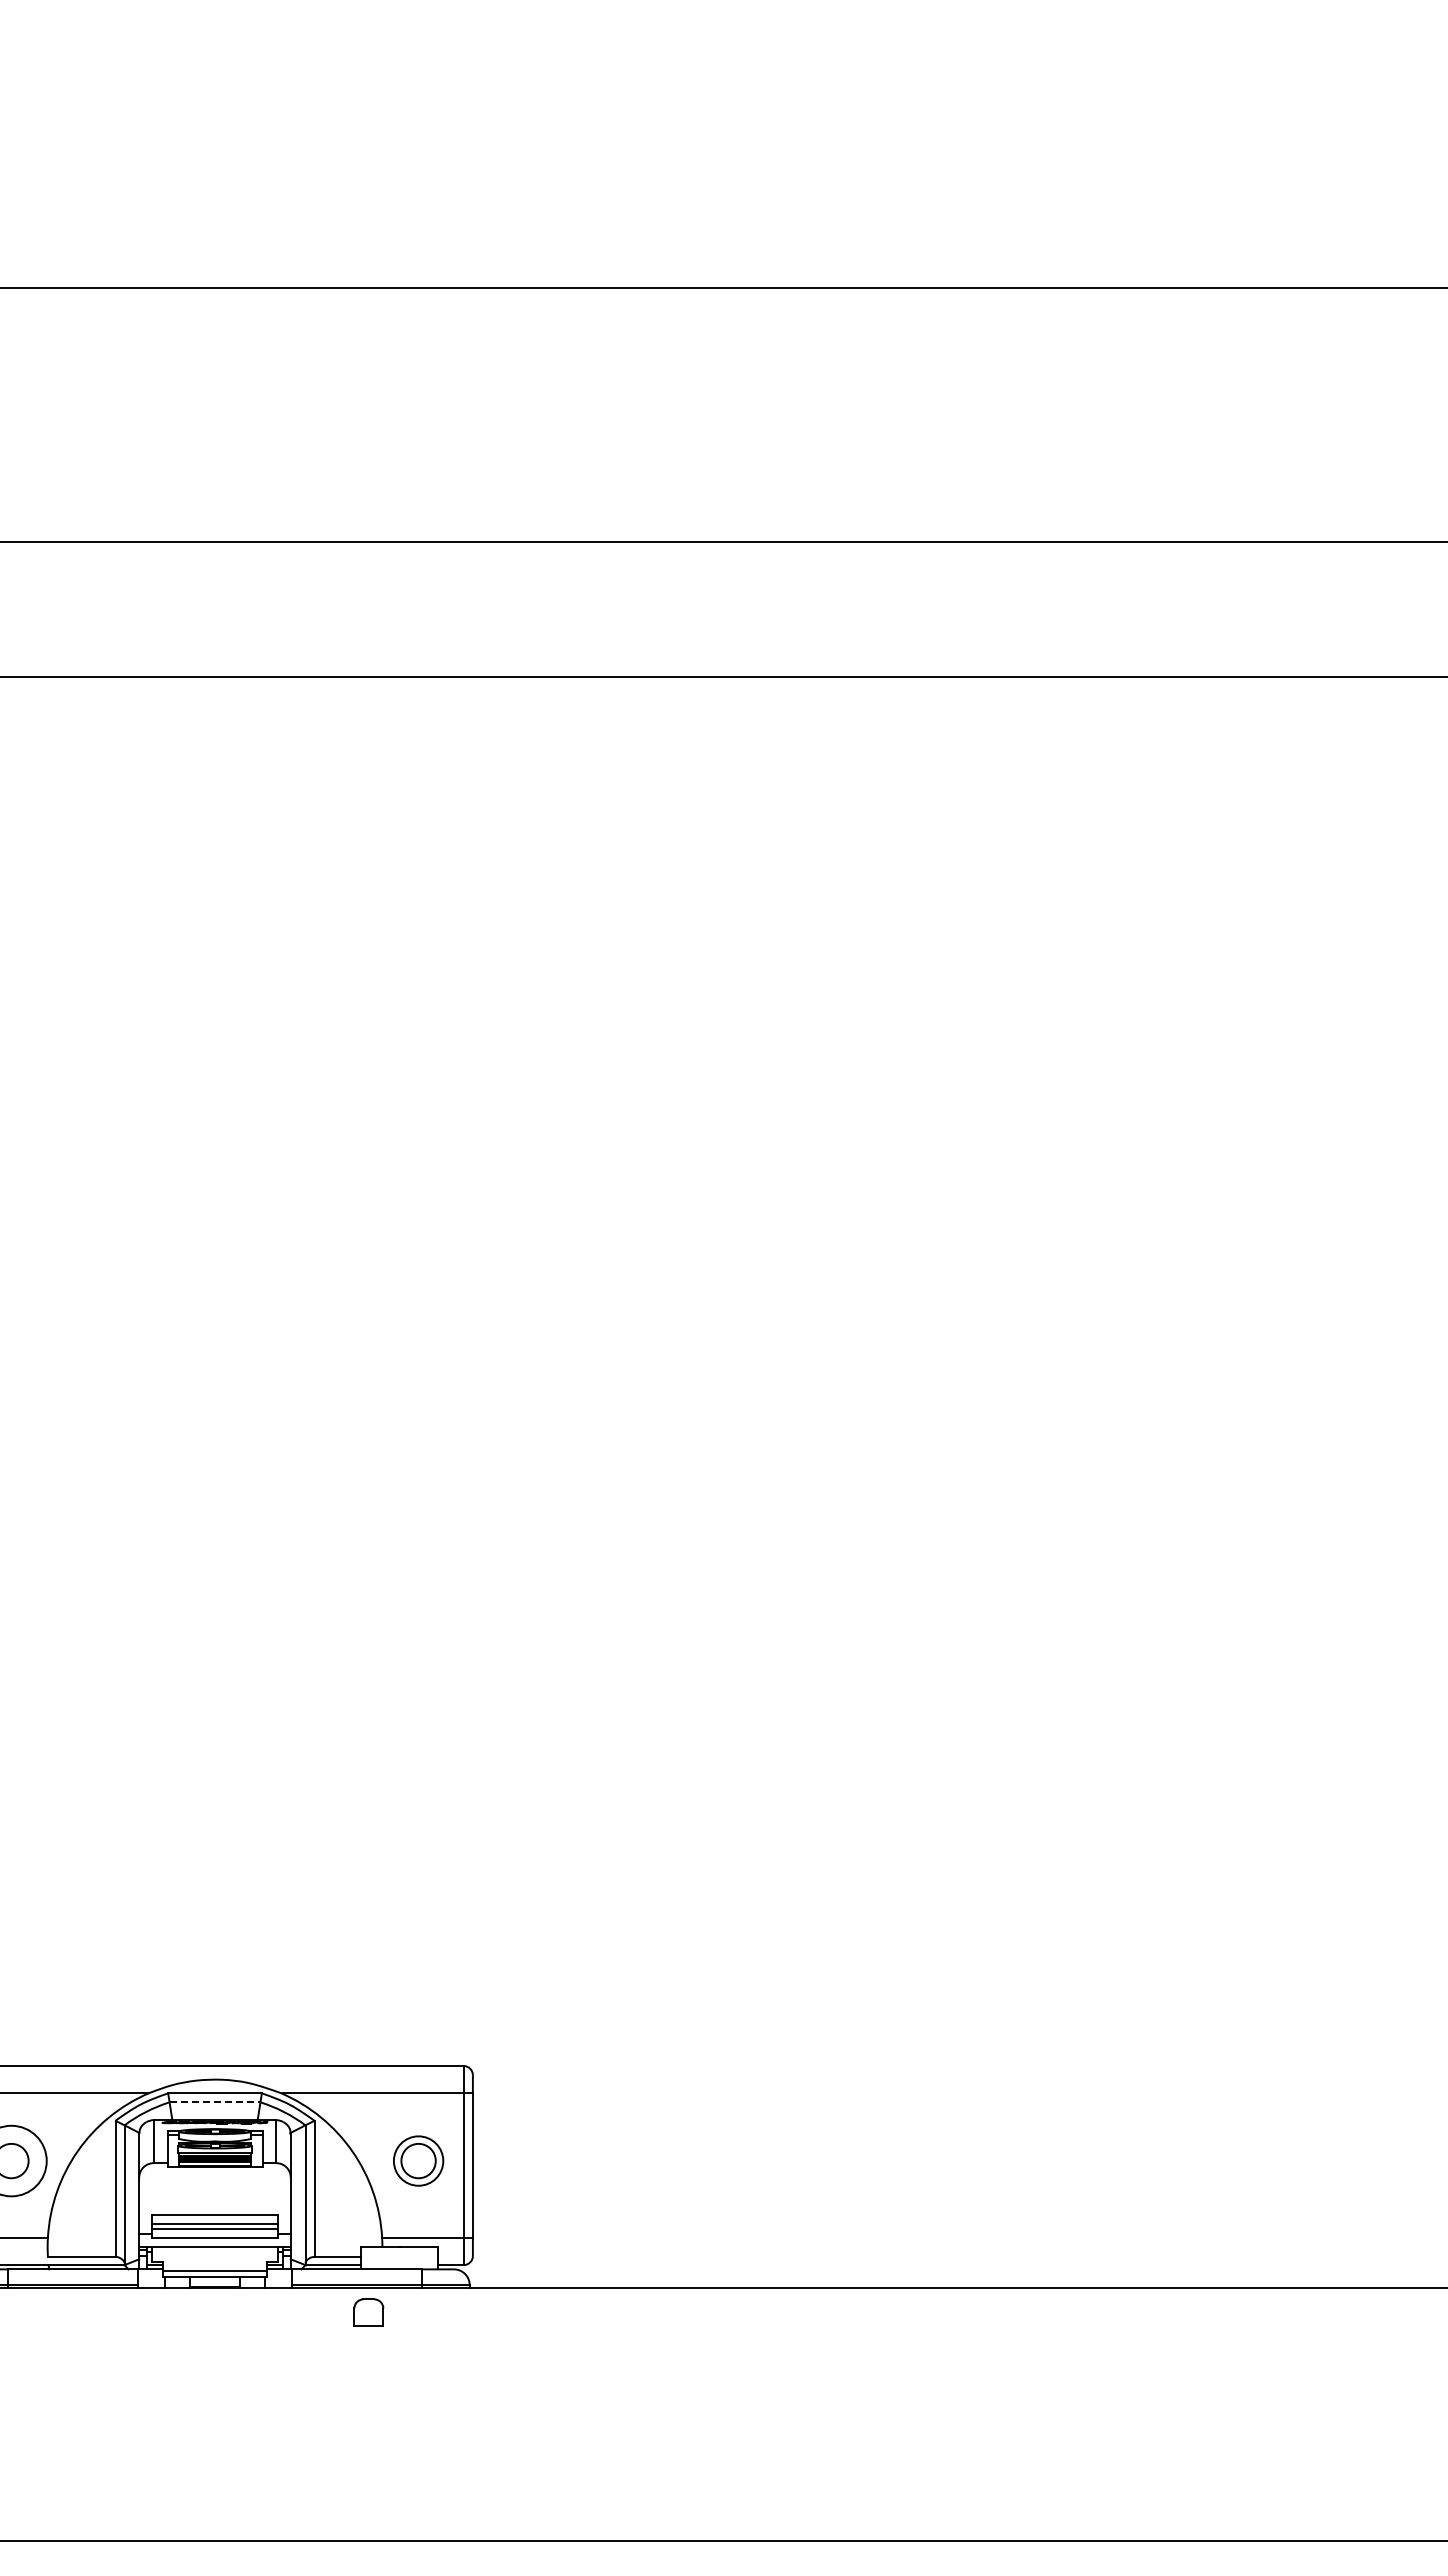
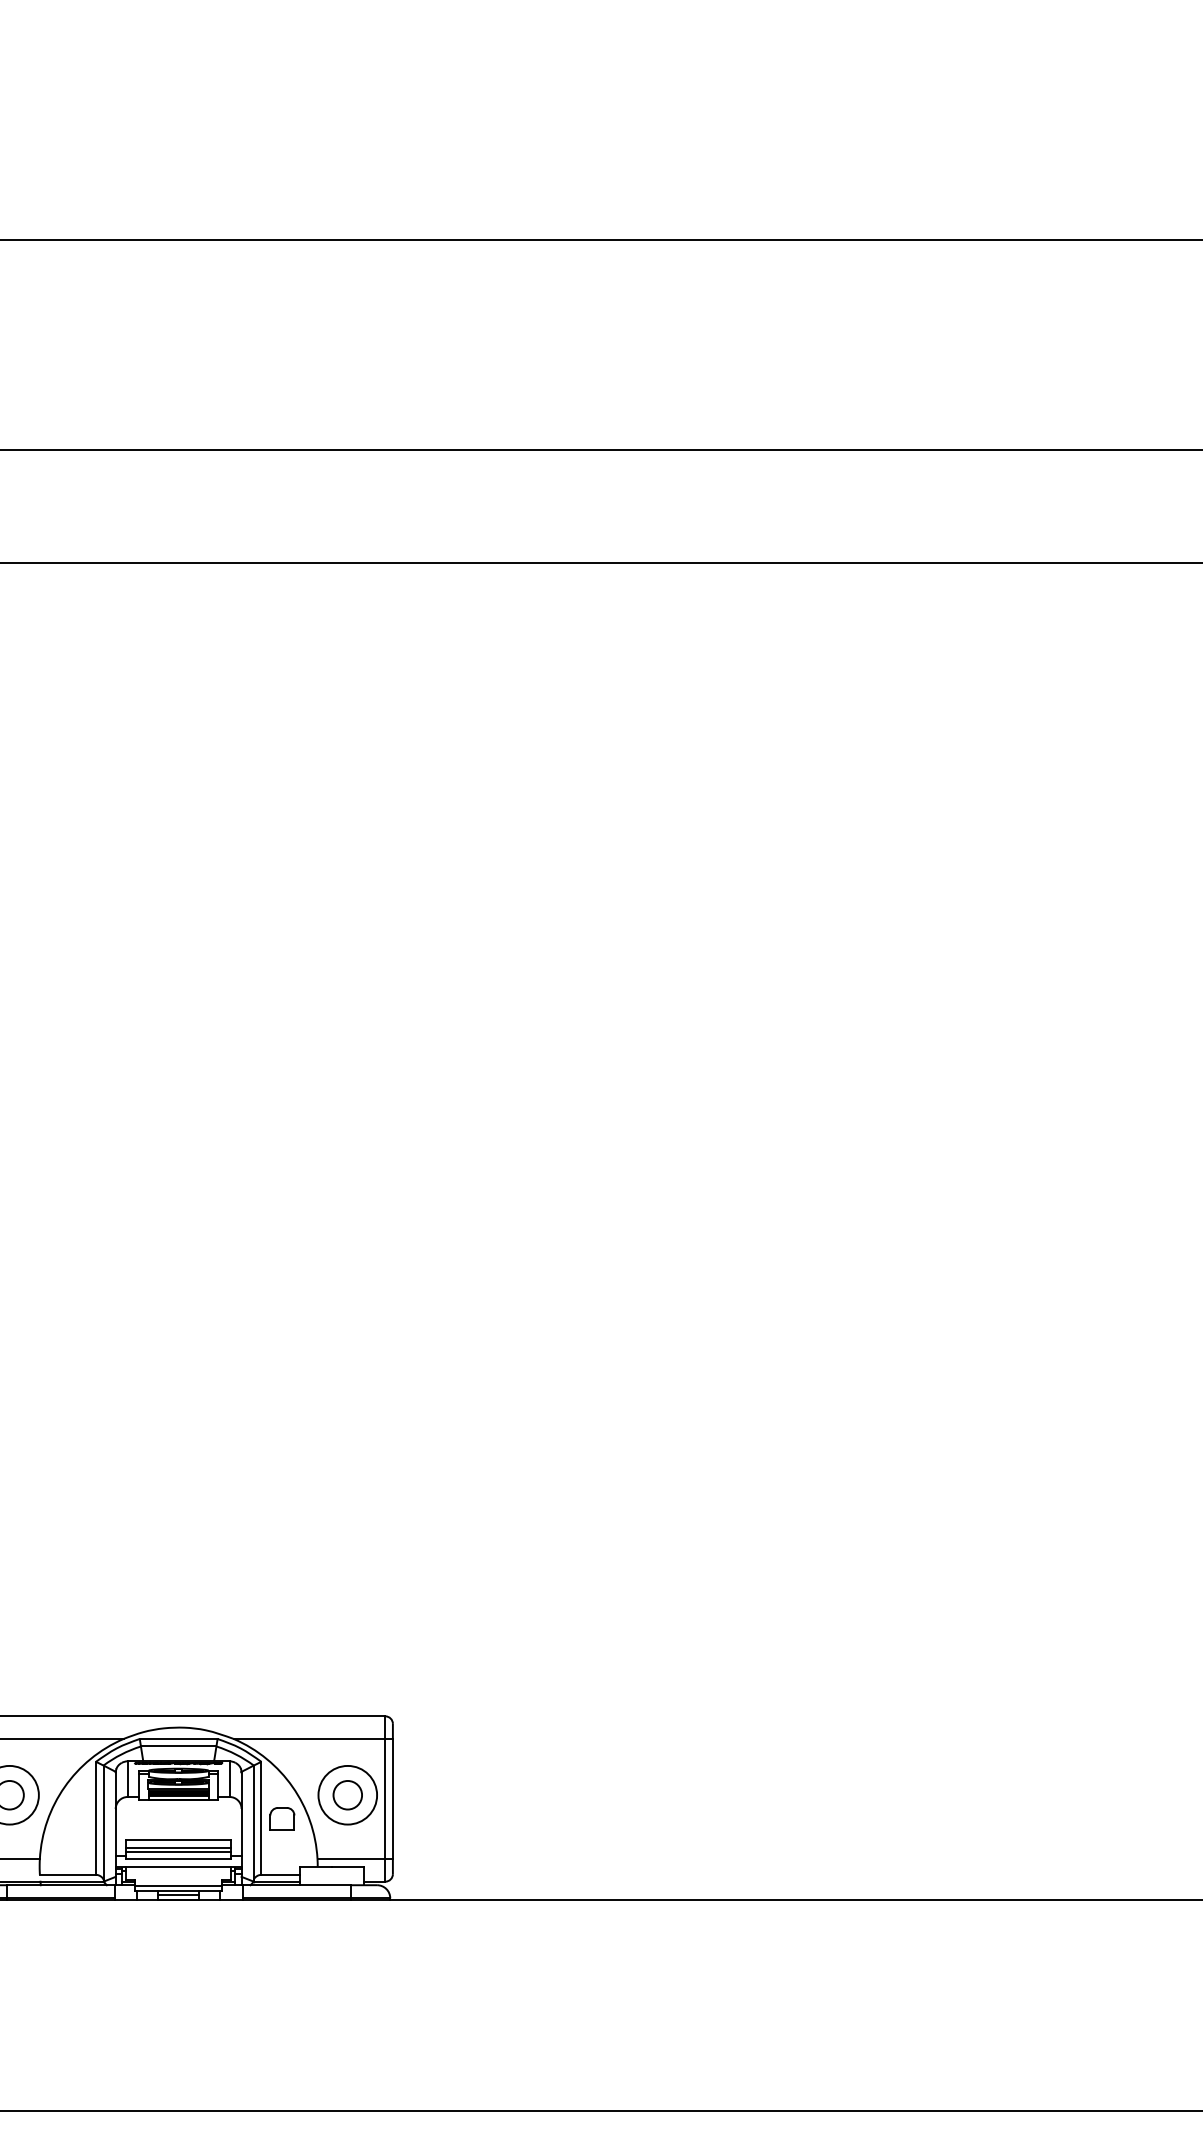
line: (215, 2102) -> (179, 1746), dashed -> solid
circle: (418, 2160) -> (347, 1794), size x1.43
line: (214, 2280) -> (178, 1894), added
part: (368, 2312) -> (282, 1818), moved

